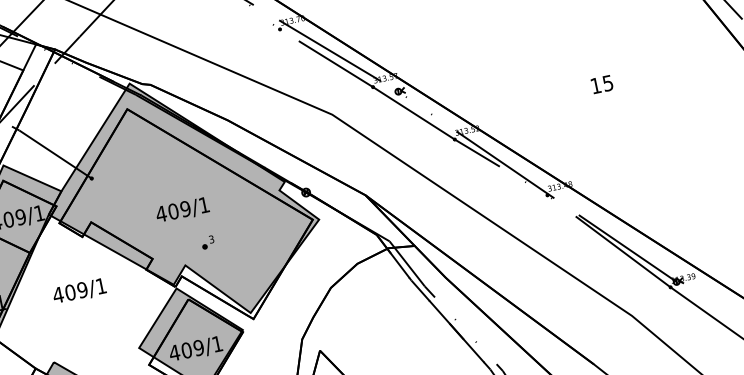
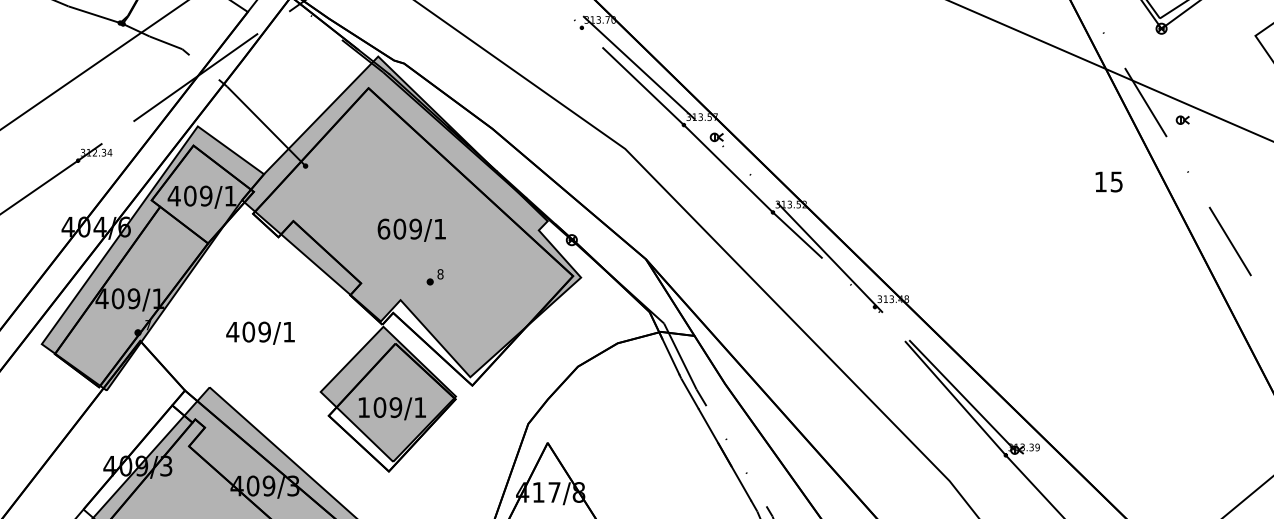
text: (601, 84) -> (1108, 181), moved
text: (160, 213) -> (383, 228), 409/1 -> 609/1
text: (211, 239) -> (440, 274), 3 -> 8
text: (79, 291) -> (260, 332), moved
text: (174, 353) -> (363, 407), 409/1 -> 109/1

